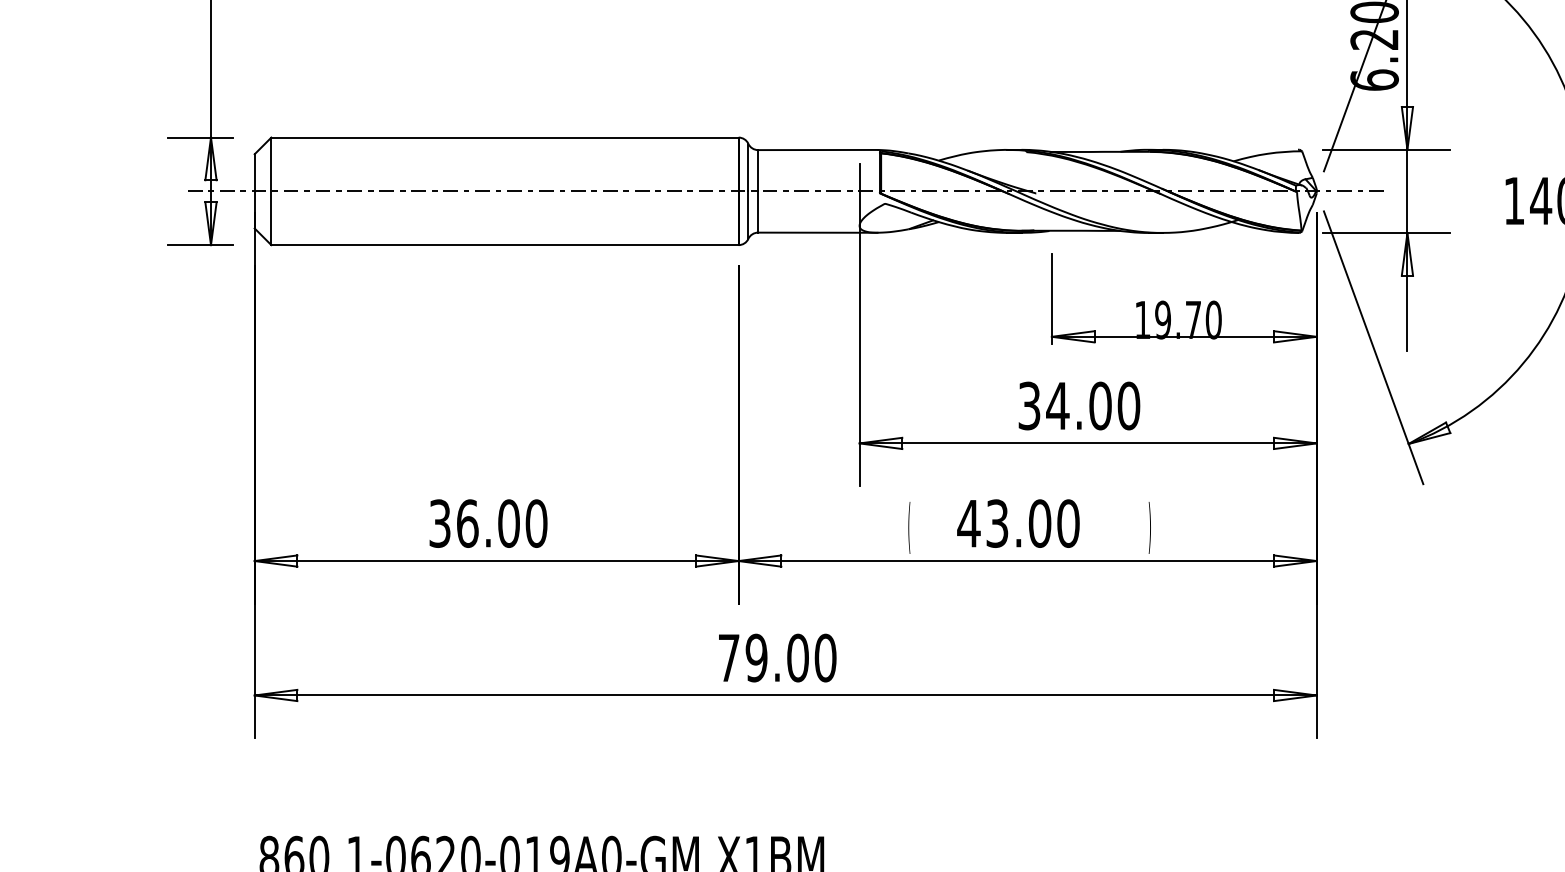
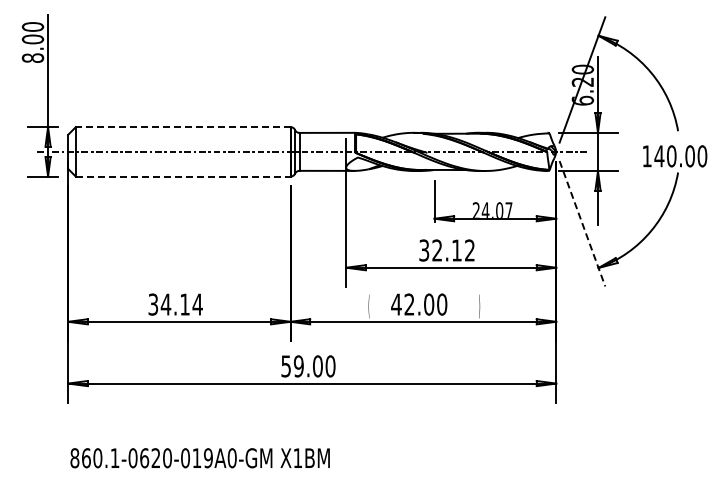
line: (503, 138) -> (182, 127), solid -> dashed
line: (505, 244) -> (183, 176), solid -> dashed
text: (1177, 316) -> (492, 209), 19.70 -> 24.07
line: (1373, 347) -> (582, 223), solid -> dashed
text: (1093, 405) -> (453, 250), 34.00 -> 32.12
text: (501, 523) -> (181, 304), 36.00 -> 34.14
text: (997, 523) -> (409, 304), 43.00 -> 42.00
text: (727, 658) -> (285, 366), 79.00 -> 59.00

